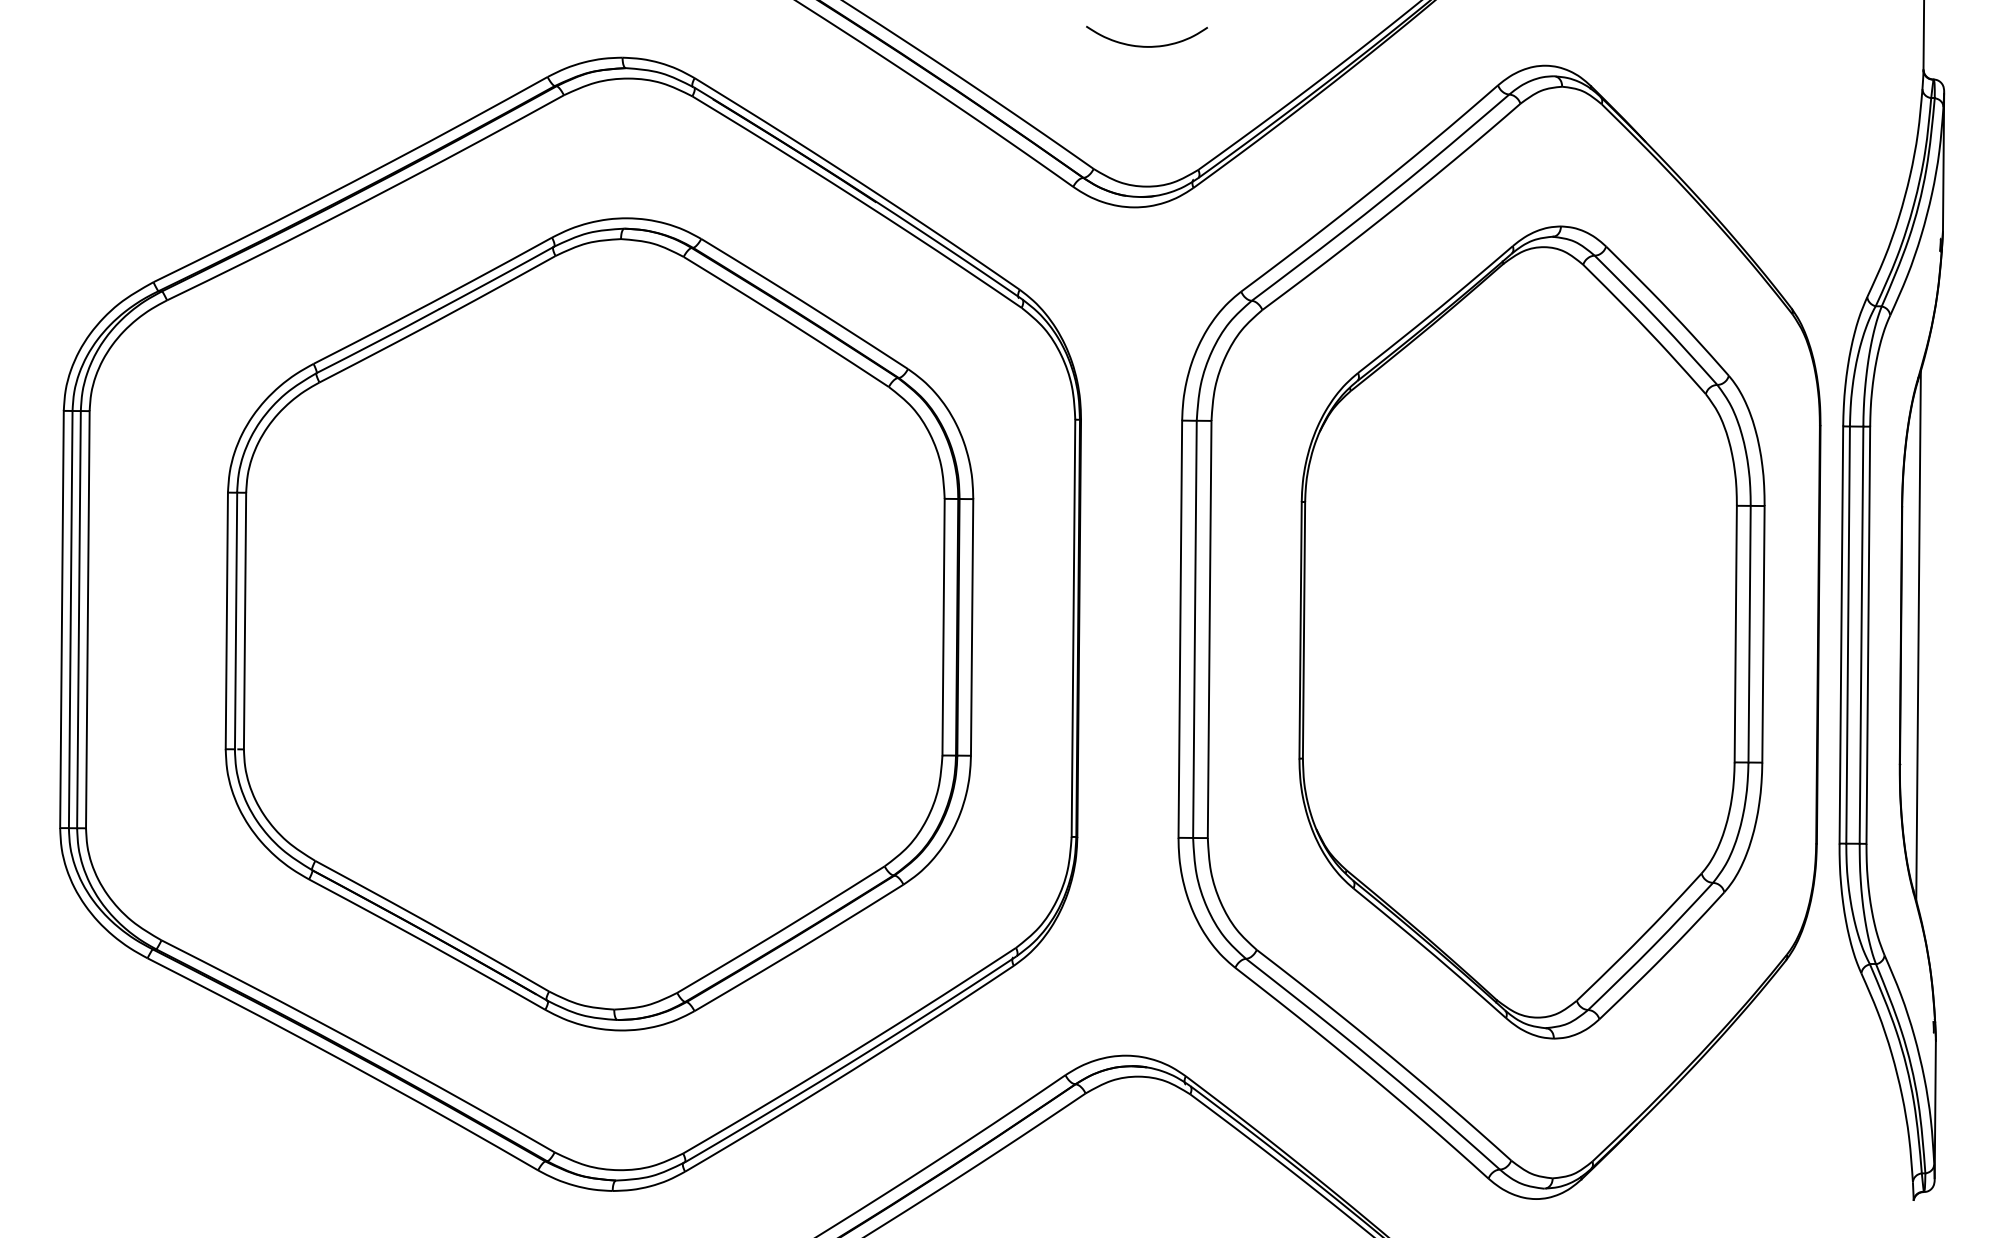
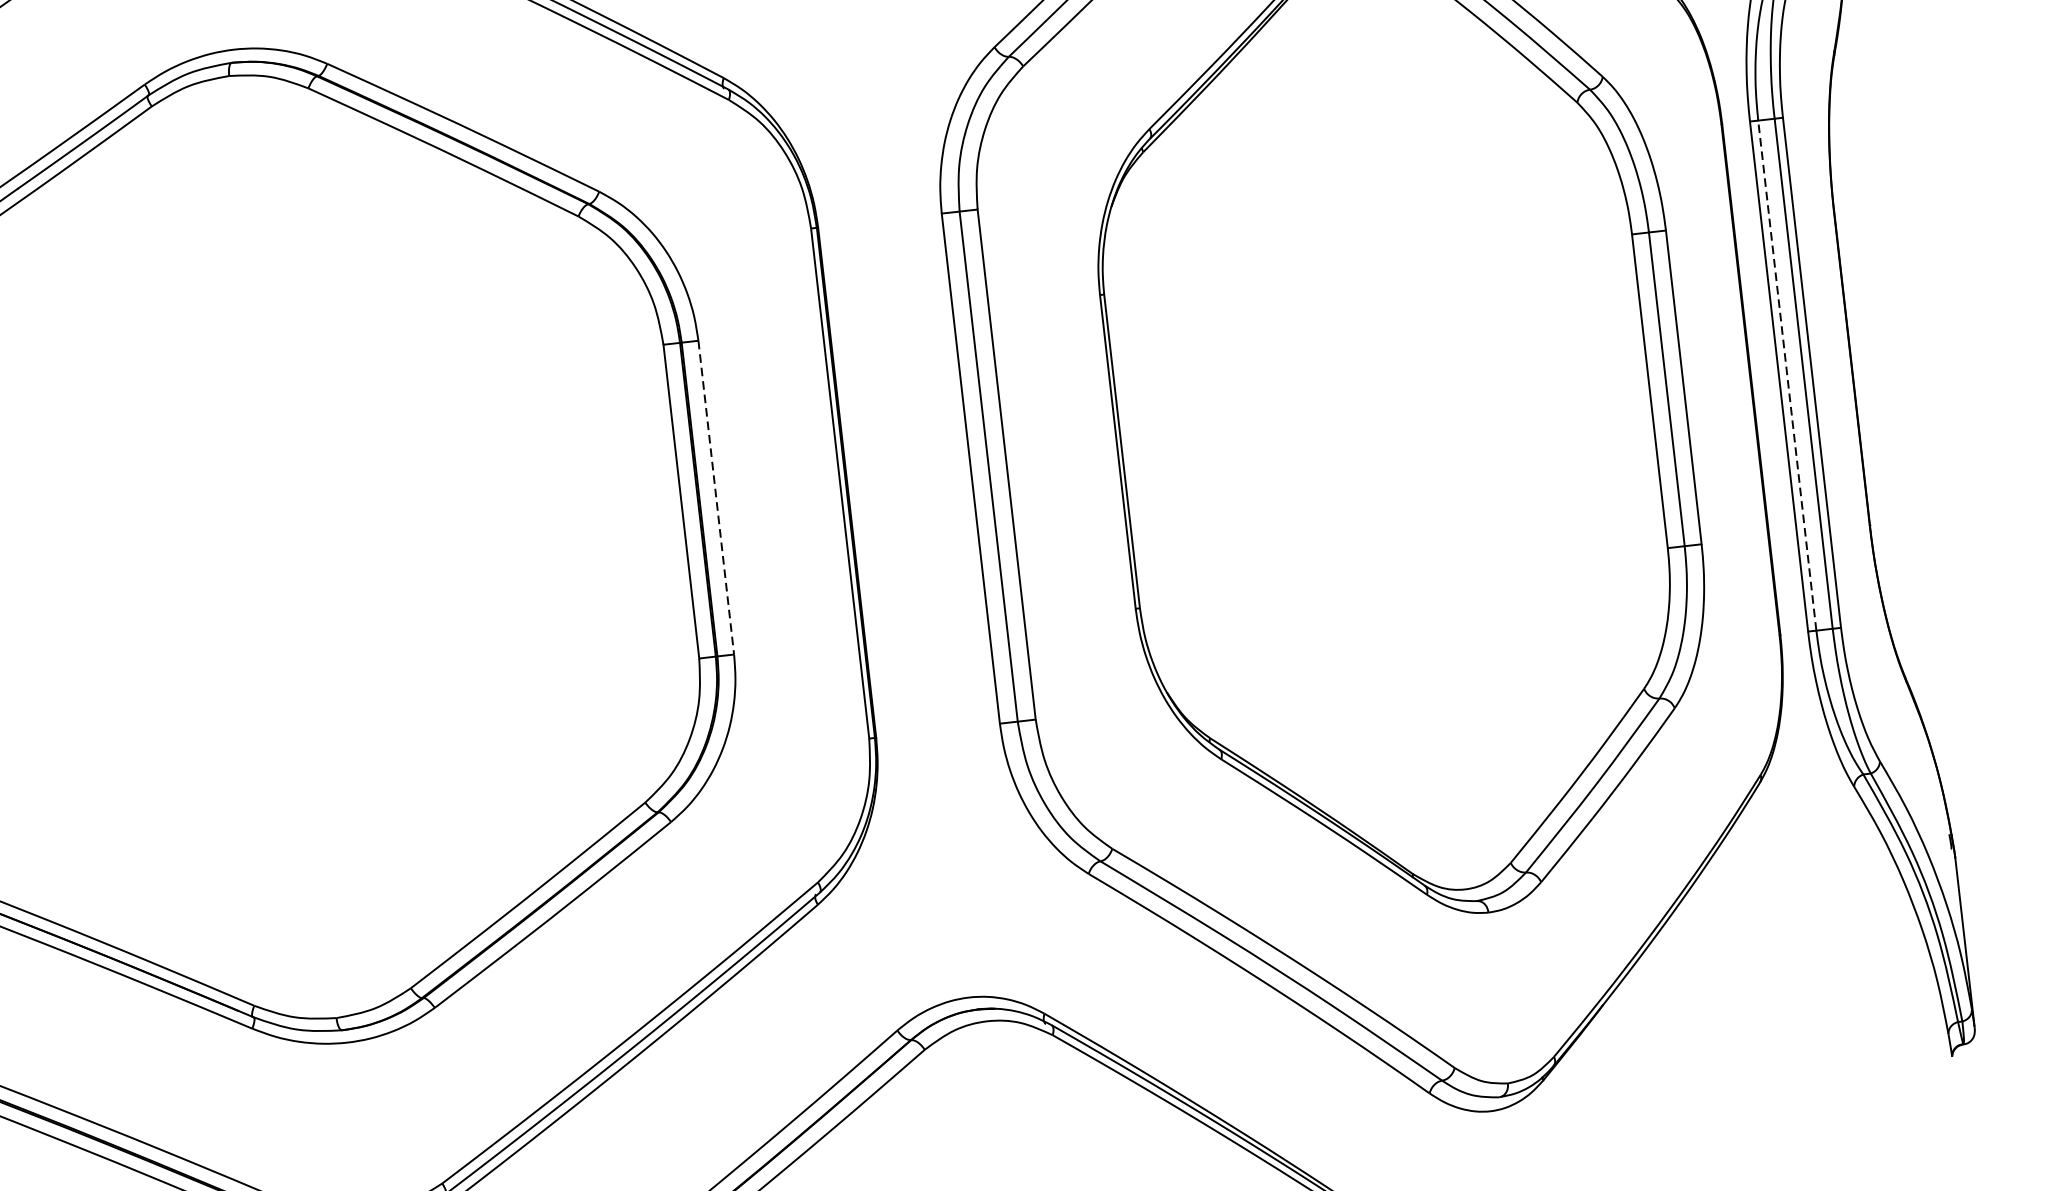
line: (972, 627) -> (716, 497), solid -> dashed
line: (1848, 635) -> (1787, 376), solid -> dashed
line: (1918, 635) -> (1873, 365), removed

